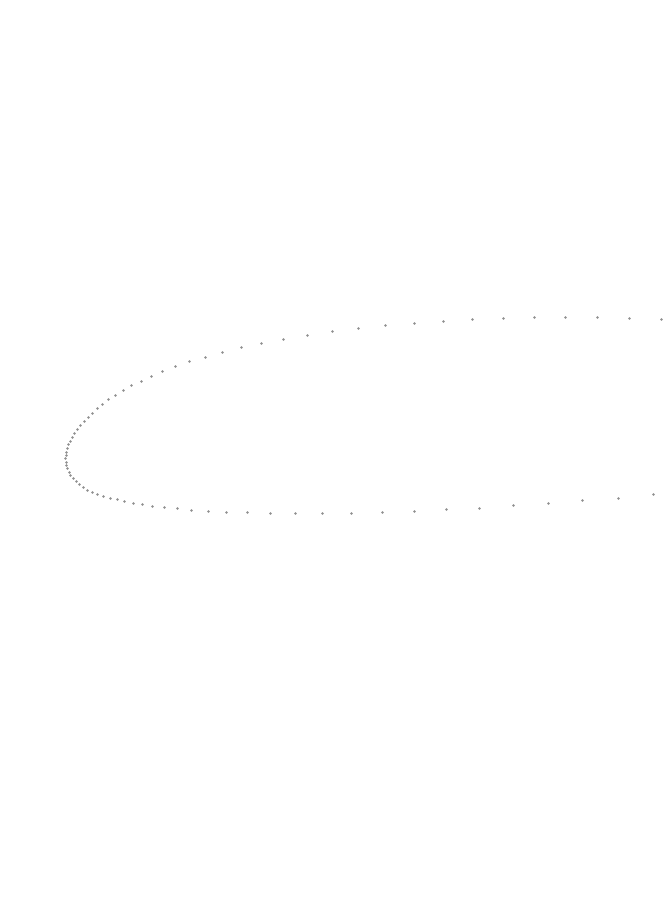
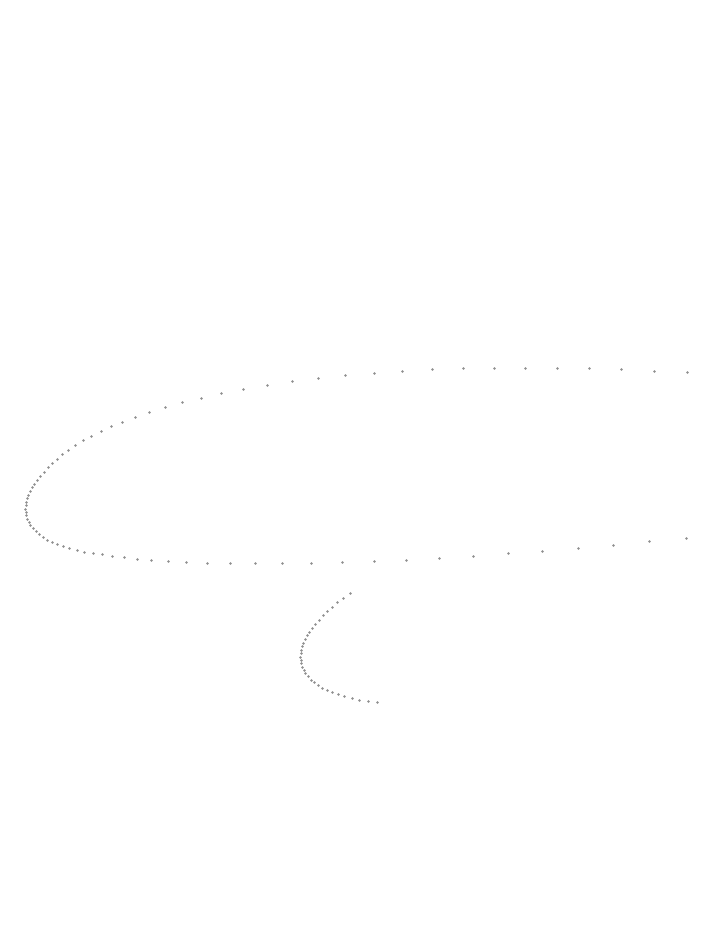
part: (353, 578) -> (313, 628), added

